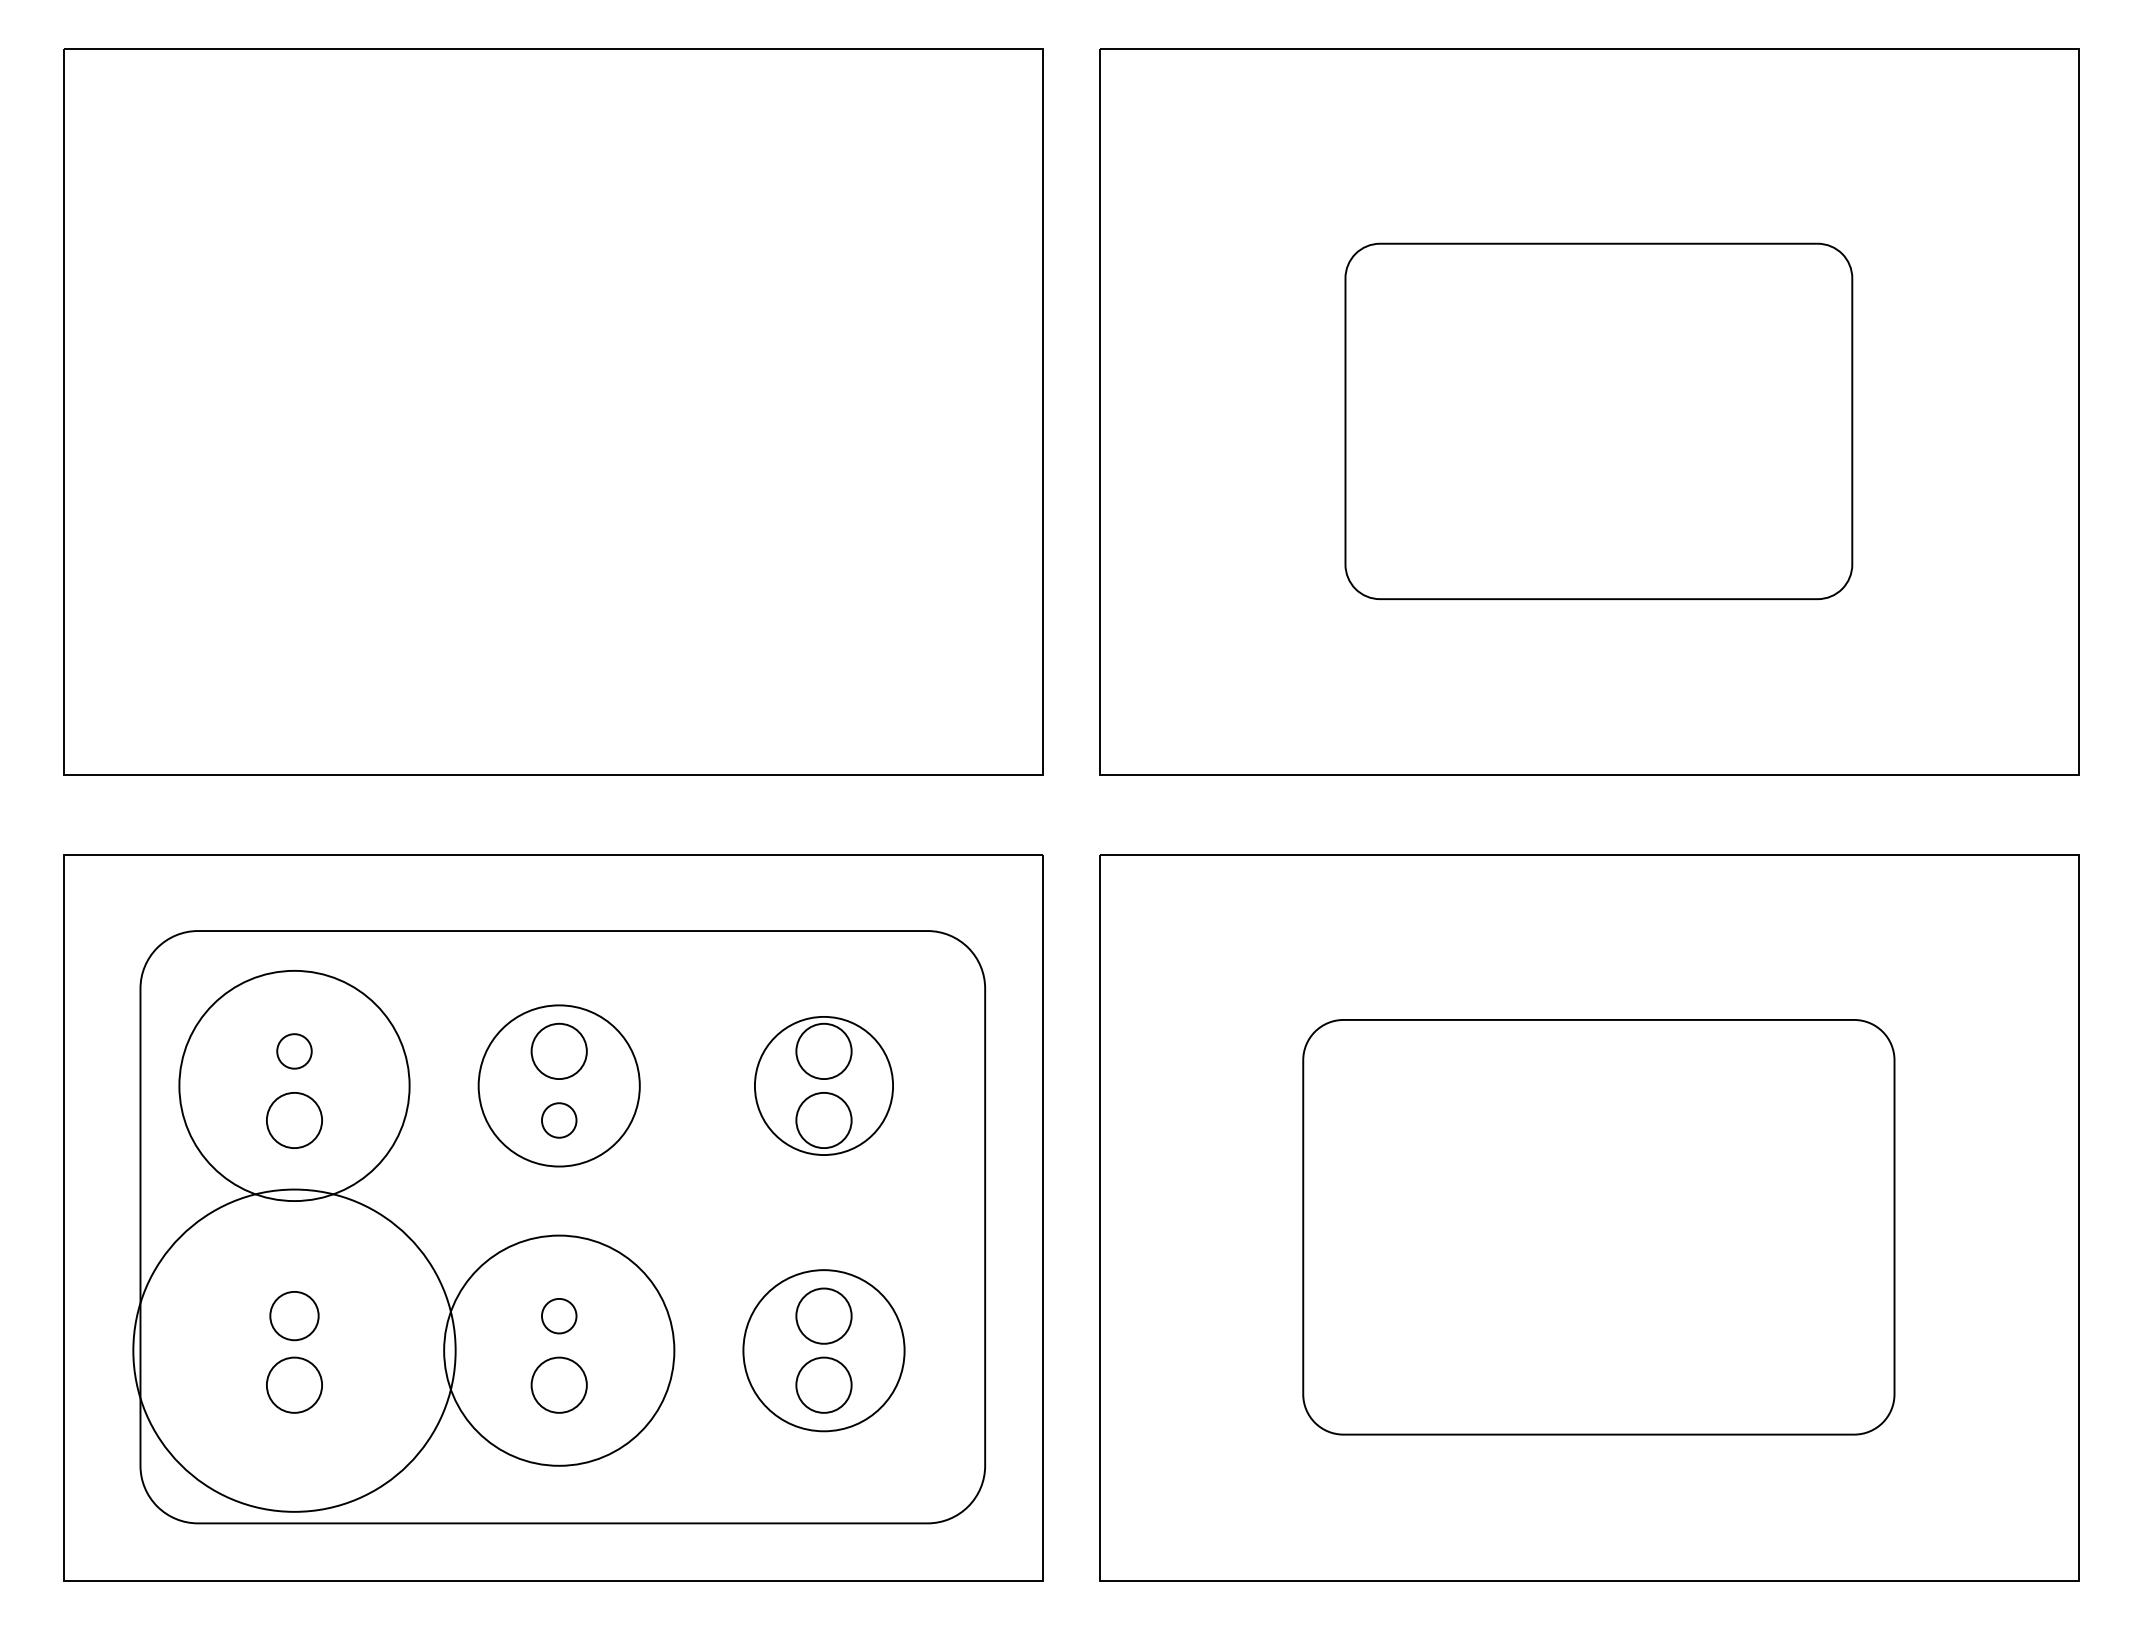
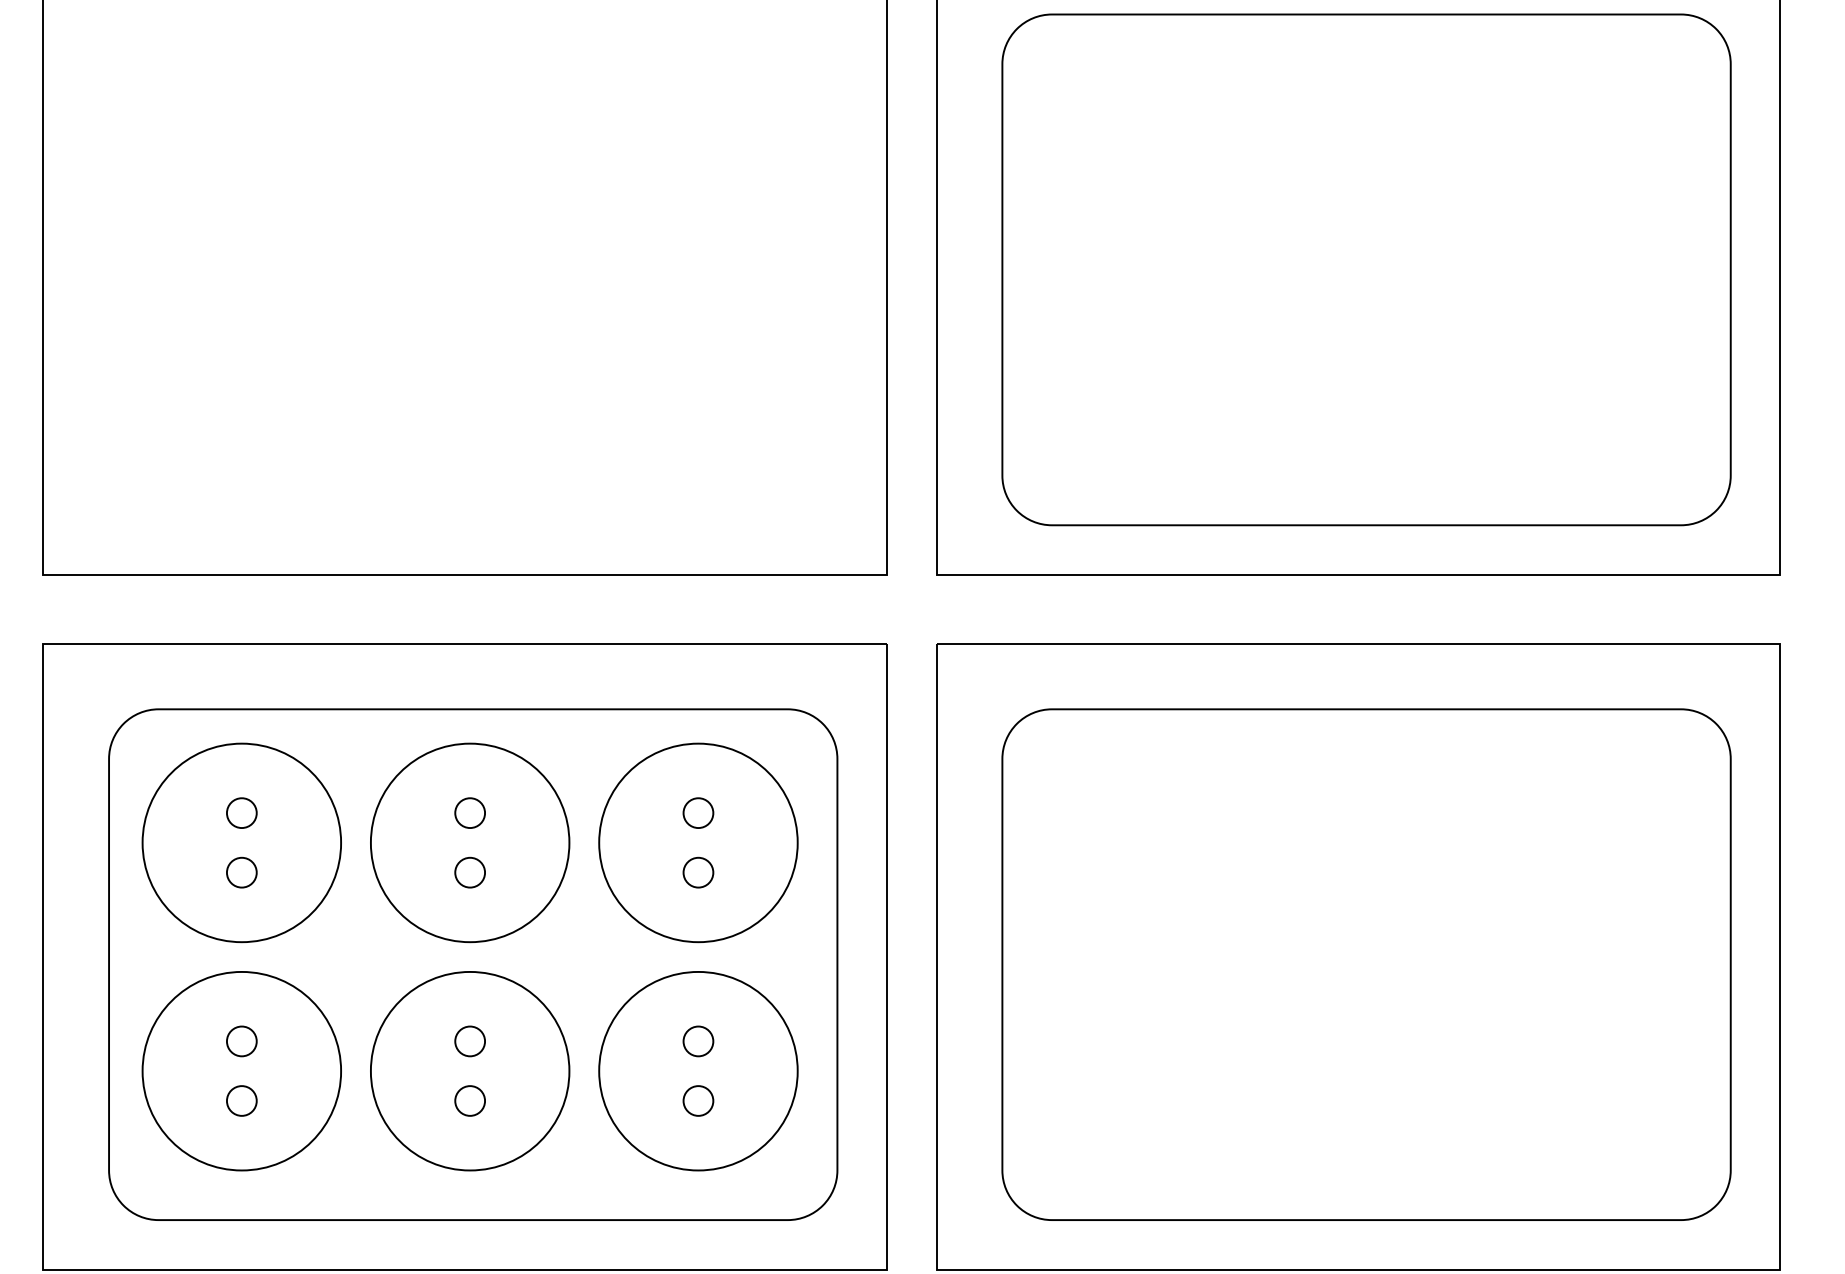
part: (1598, 421) -> (1366, 269), size x1.67
circle: (558, 1051) -> (469, 813), size x0.62
circle: (823, 1051) -> (698, 813), size x0.62
circle: (559, 1085) -> (470, 842), size x1.43
circle: (823, 1085) -> (698, 842), size x1.67
circle: (294, 1120) -> (241, 872), size x0.62
circle: (823, 1120) -> (698, 872), size x0.62
part: (1598, 1227) -> (1366, 964), size x1.43
circle: (823, 1315) -> (698, 1040), size x0.62
circle: (294, 1316) -> (241, 1041), size x0.71
circle: (294, 1350) -> (241, 1071), size x0.71
circle: (823, 1350) -> (698, 1071), size x1.43
circle: (294, 1384) -> (241, 1100), size x0.62
circle: (558, 1384) -> (469, 1100), size x0.62
circle: (823, 1384) -> (698, 1100), size x0.62

